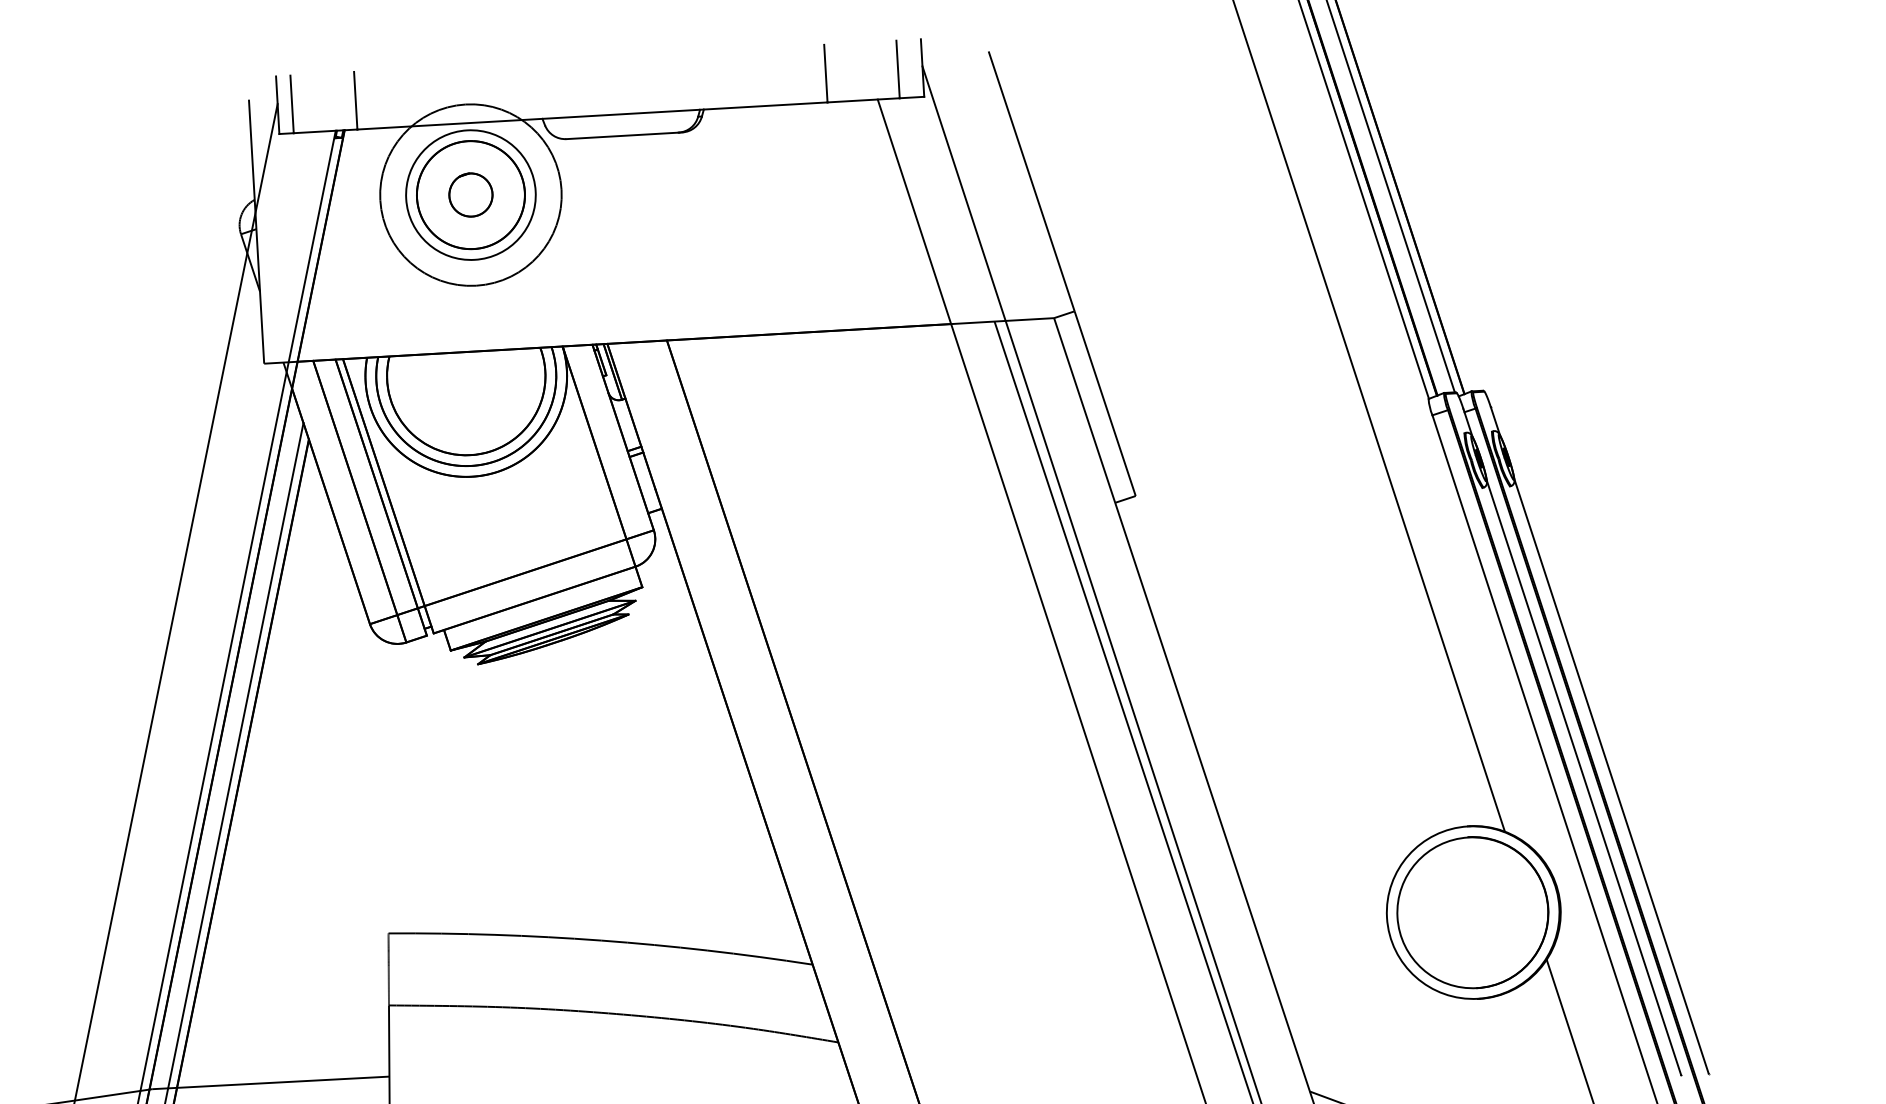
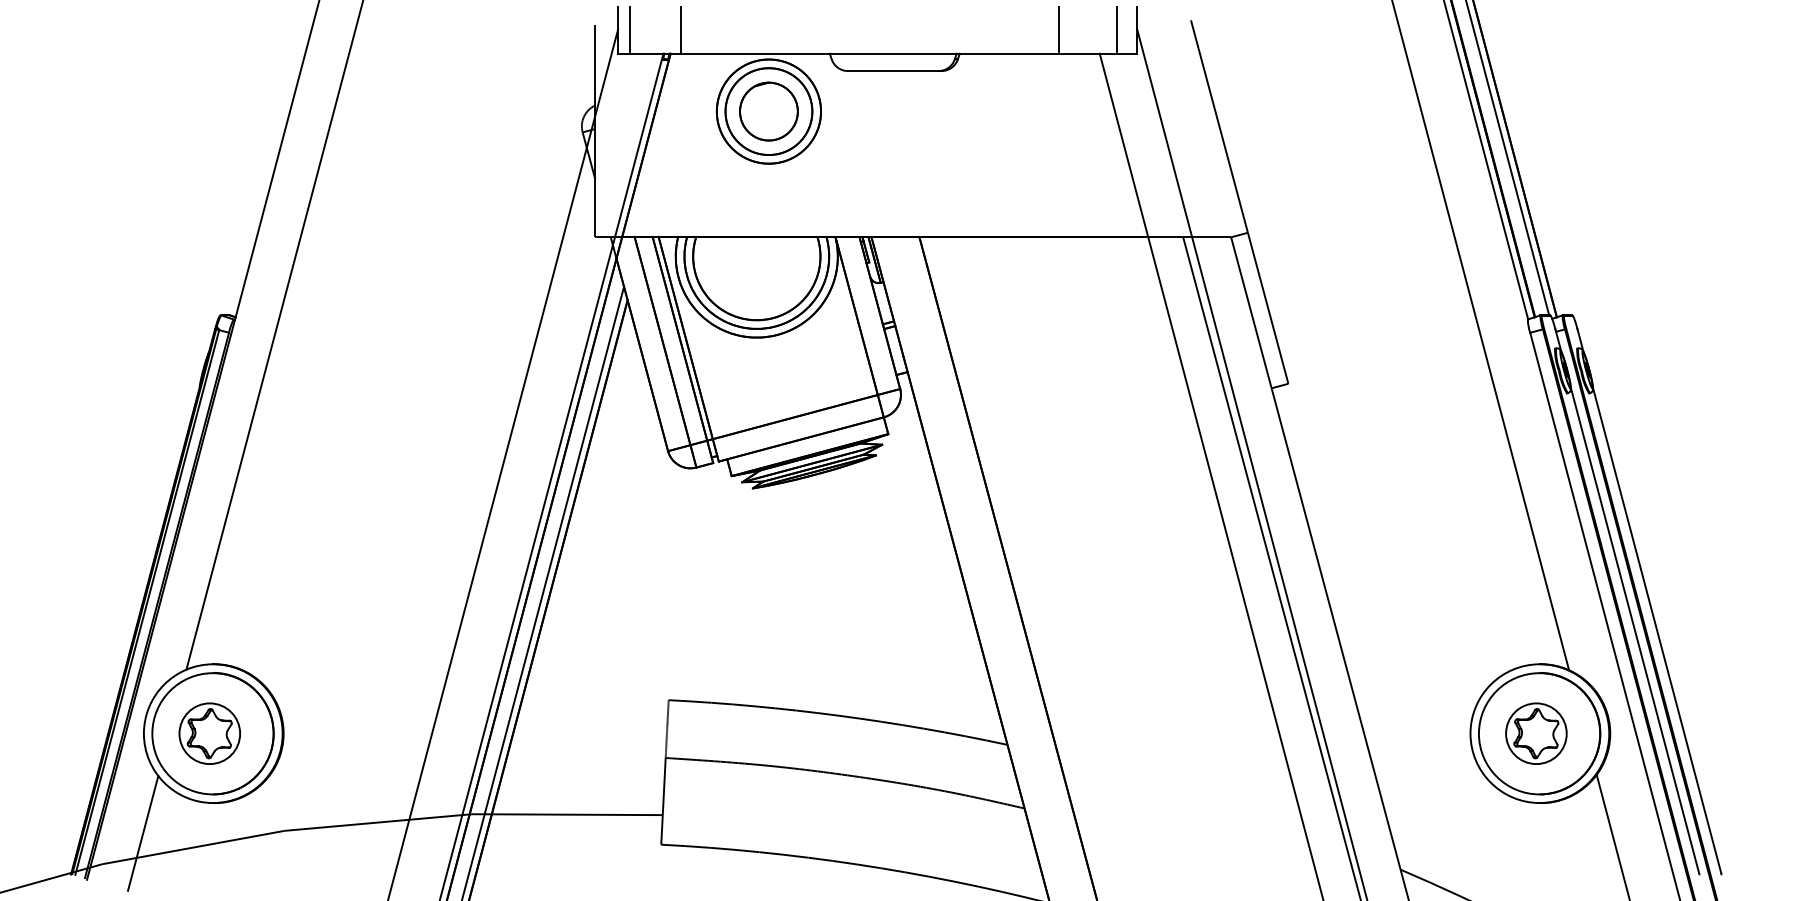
circle: (470, 194) -> (768, 111), size x0.71
part: (470, 194) -> (768, 111), size x1.67
part: (1468, 912) -> (1536, 733), added

